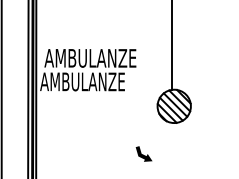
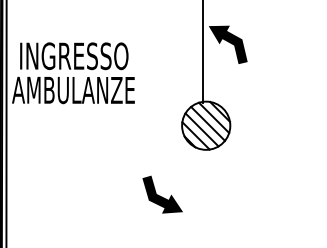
fill: (188, 50) -> (226, 44), added
text: (90, 57) -> (85, 55), AMBULANZE -> INGRESSO
part: (143, 153) -> (161, 193), size x1.67

